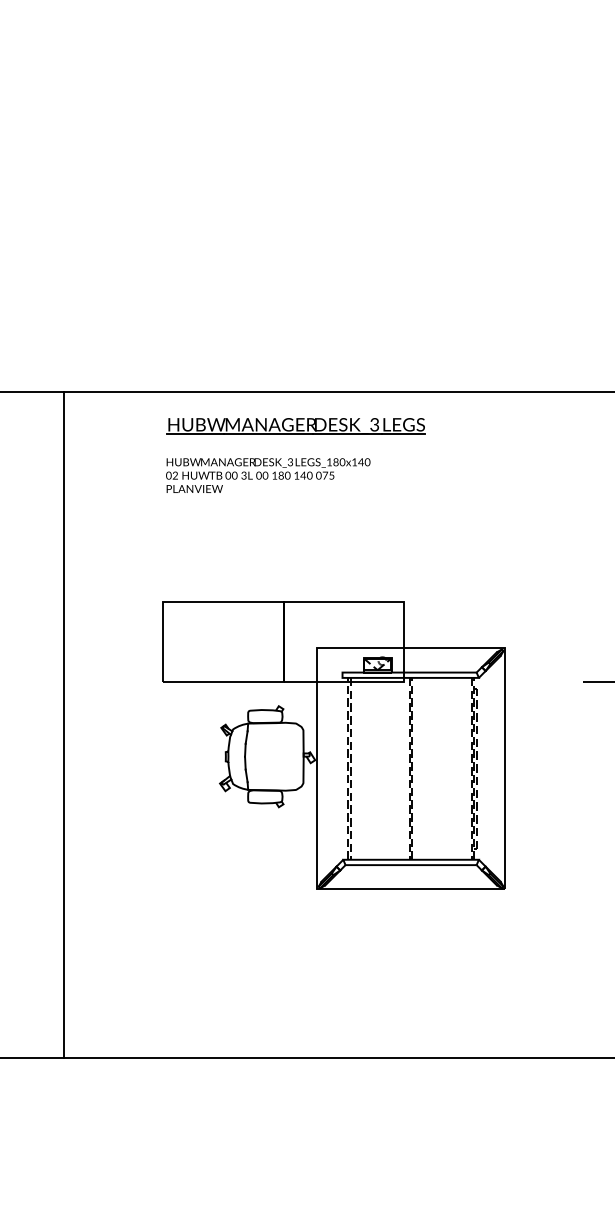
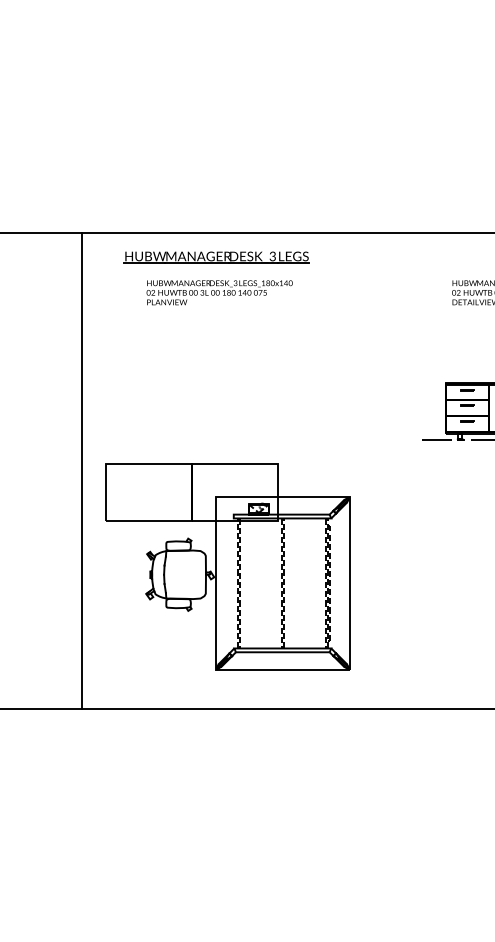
text: (267, 475) -> (219, 292), moved
line: (63, 724) -> (81, 470), moved
part: (333, 745) -> (227, 566), moved

